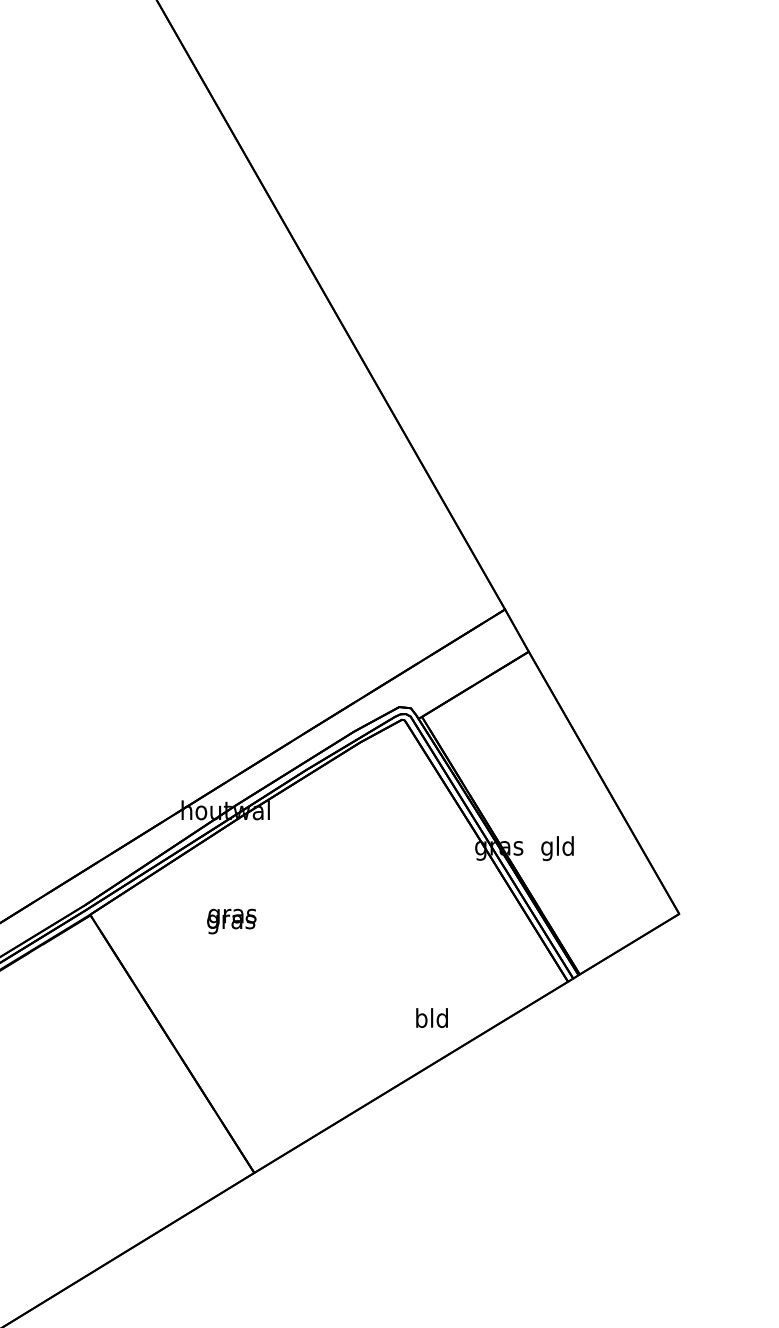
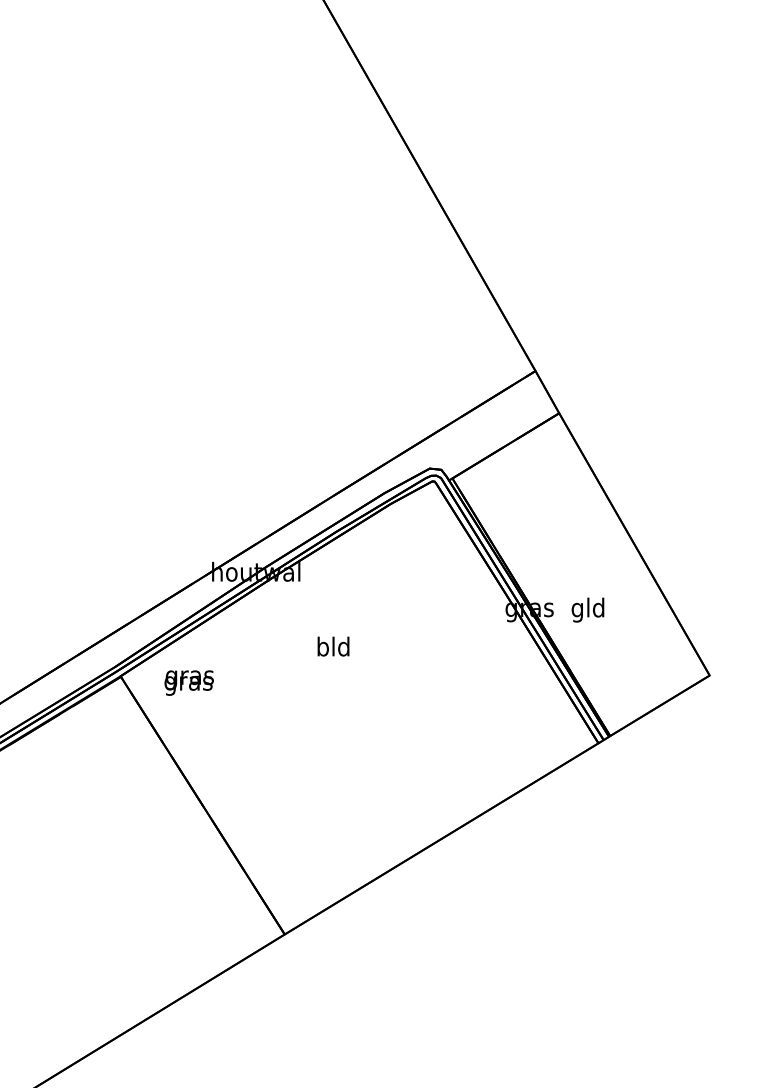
text: (231, 921) -> (188, 683), moved
text: (431, 1017) -> (332, 646), moved

